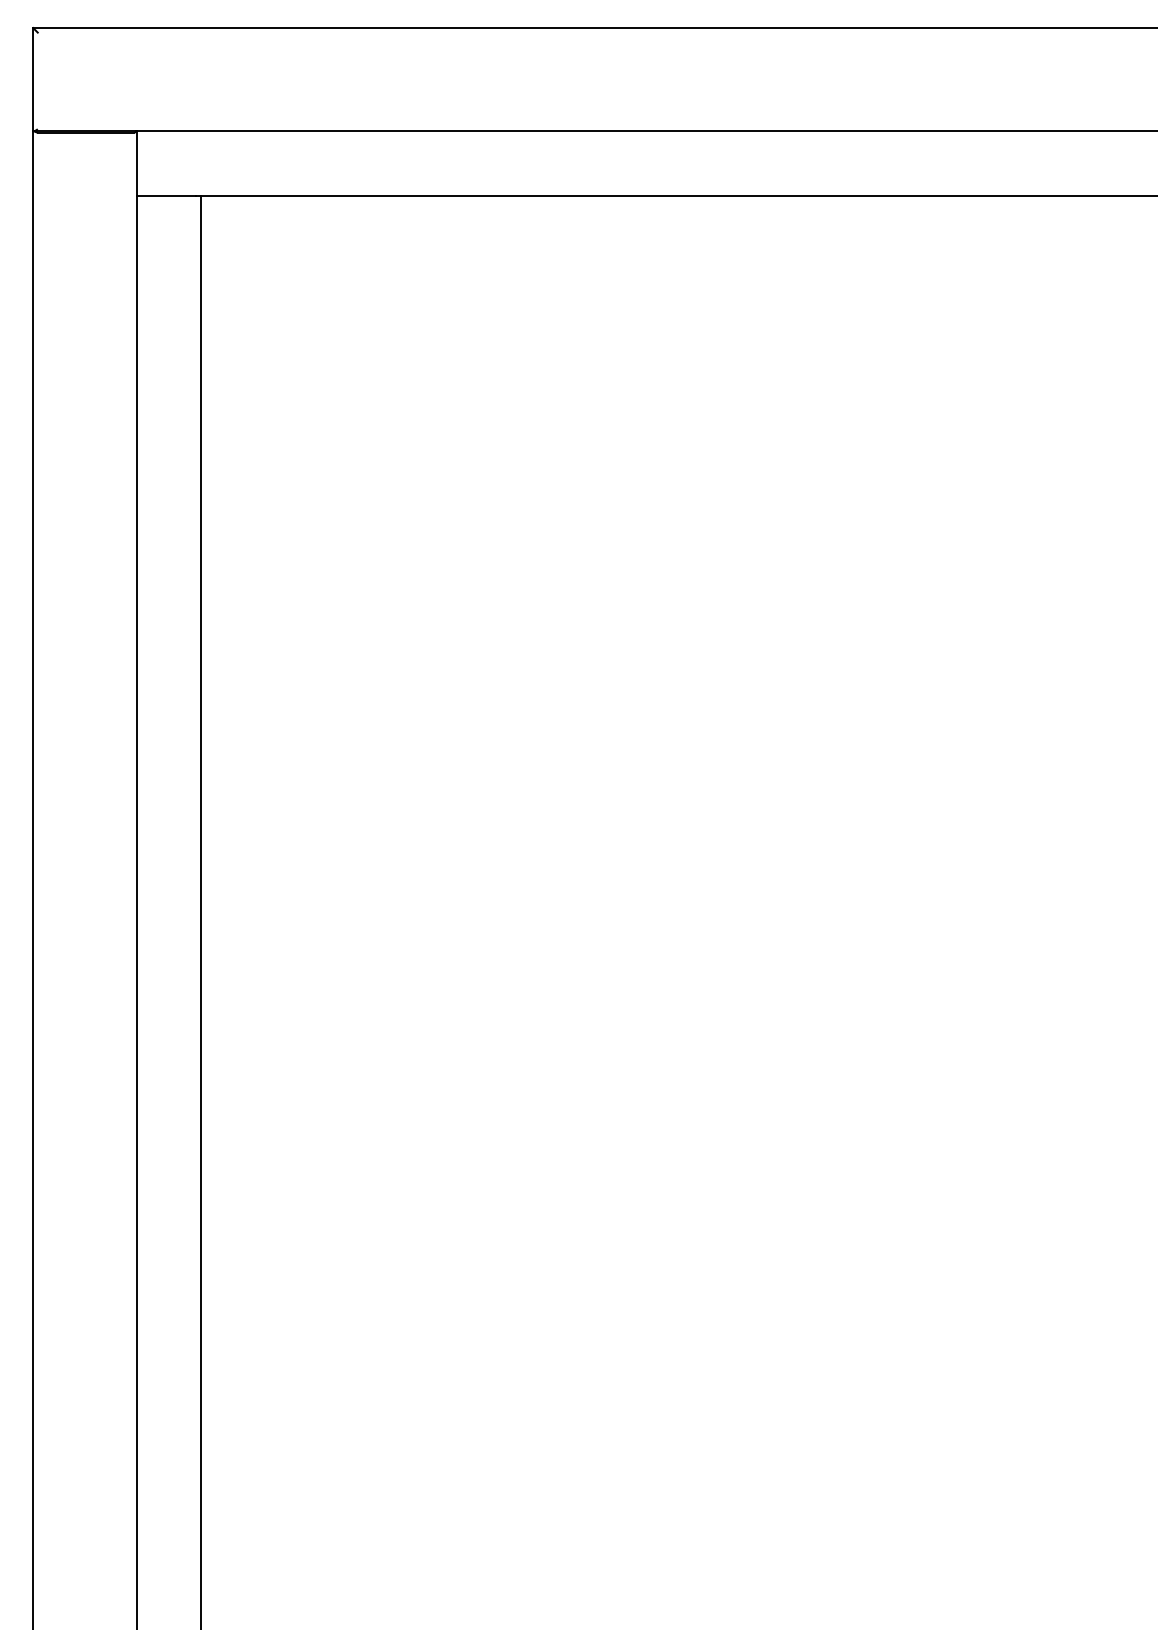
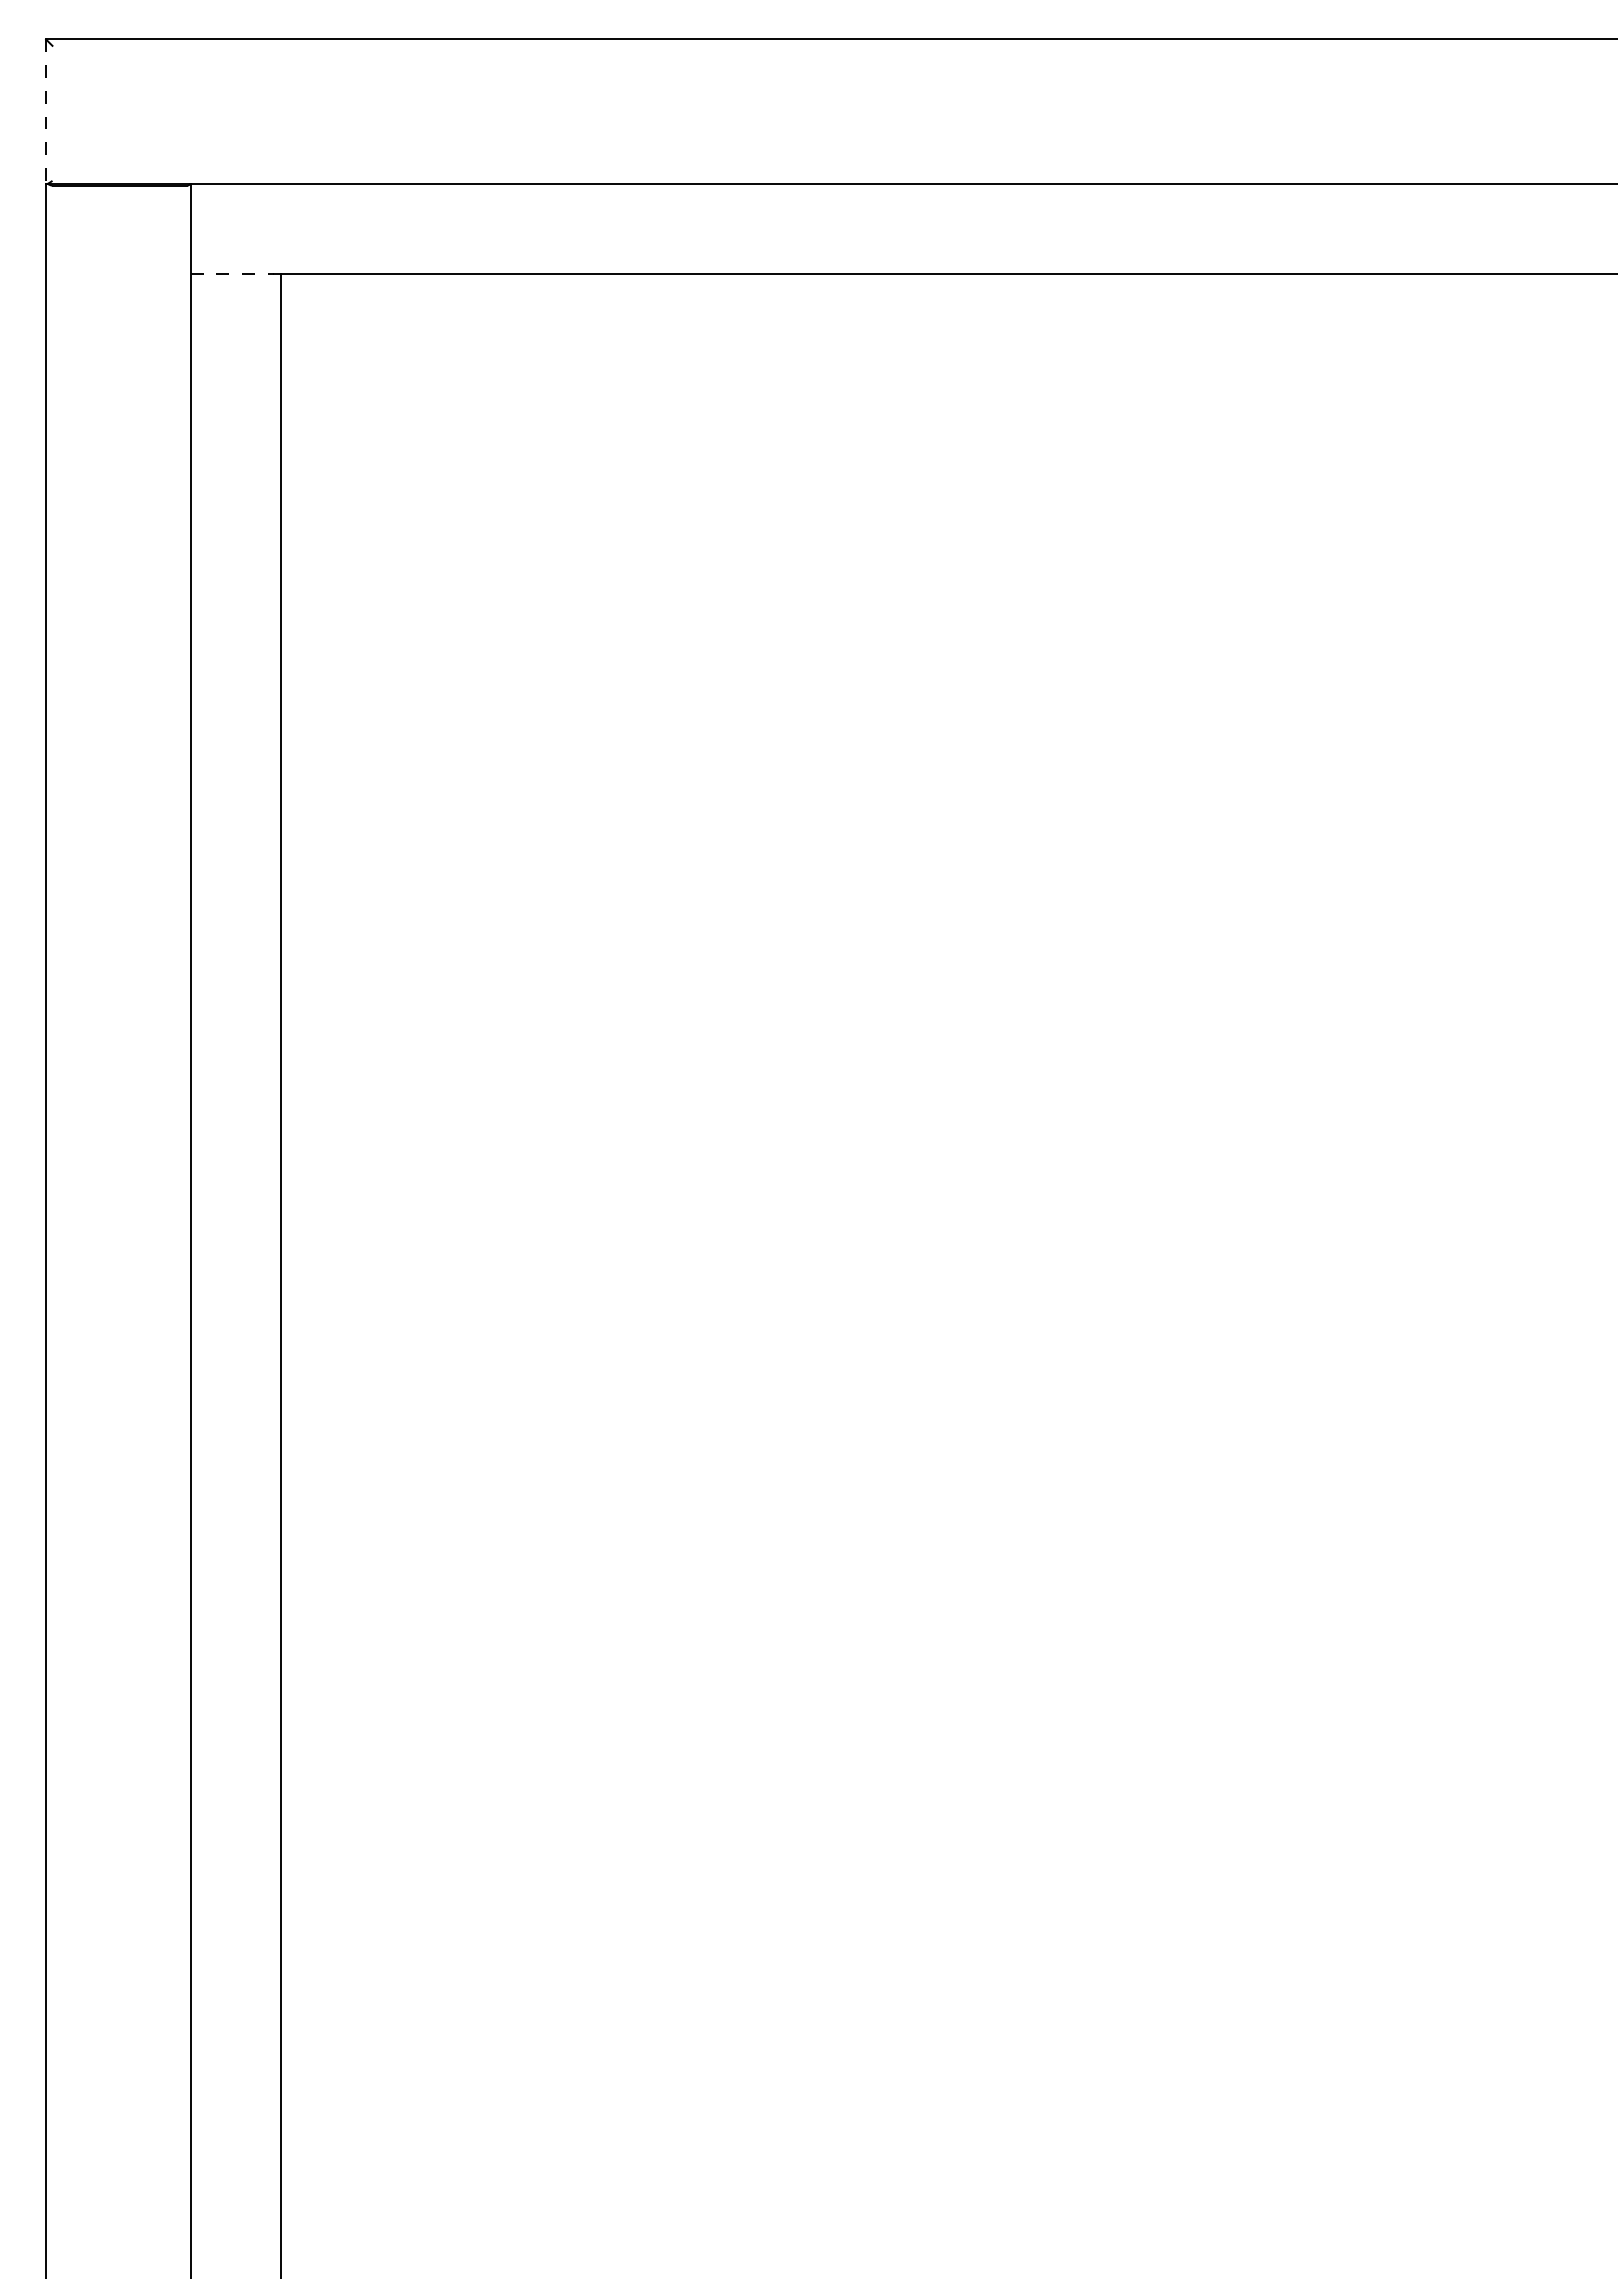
line: (33, 80) -> (46, 112), solid -> dashed
line: (166, 196) -> (232, 274), solid -> dashed

